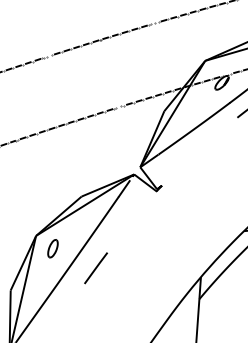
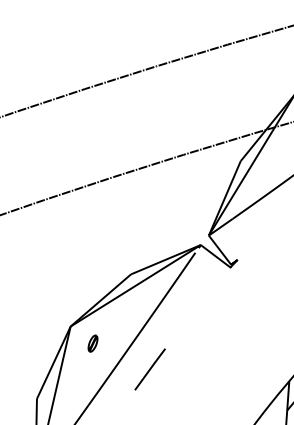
part: (52, 248) -> (92, 343), size x0.7

